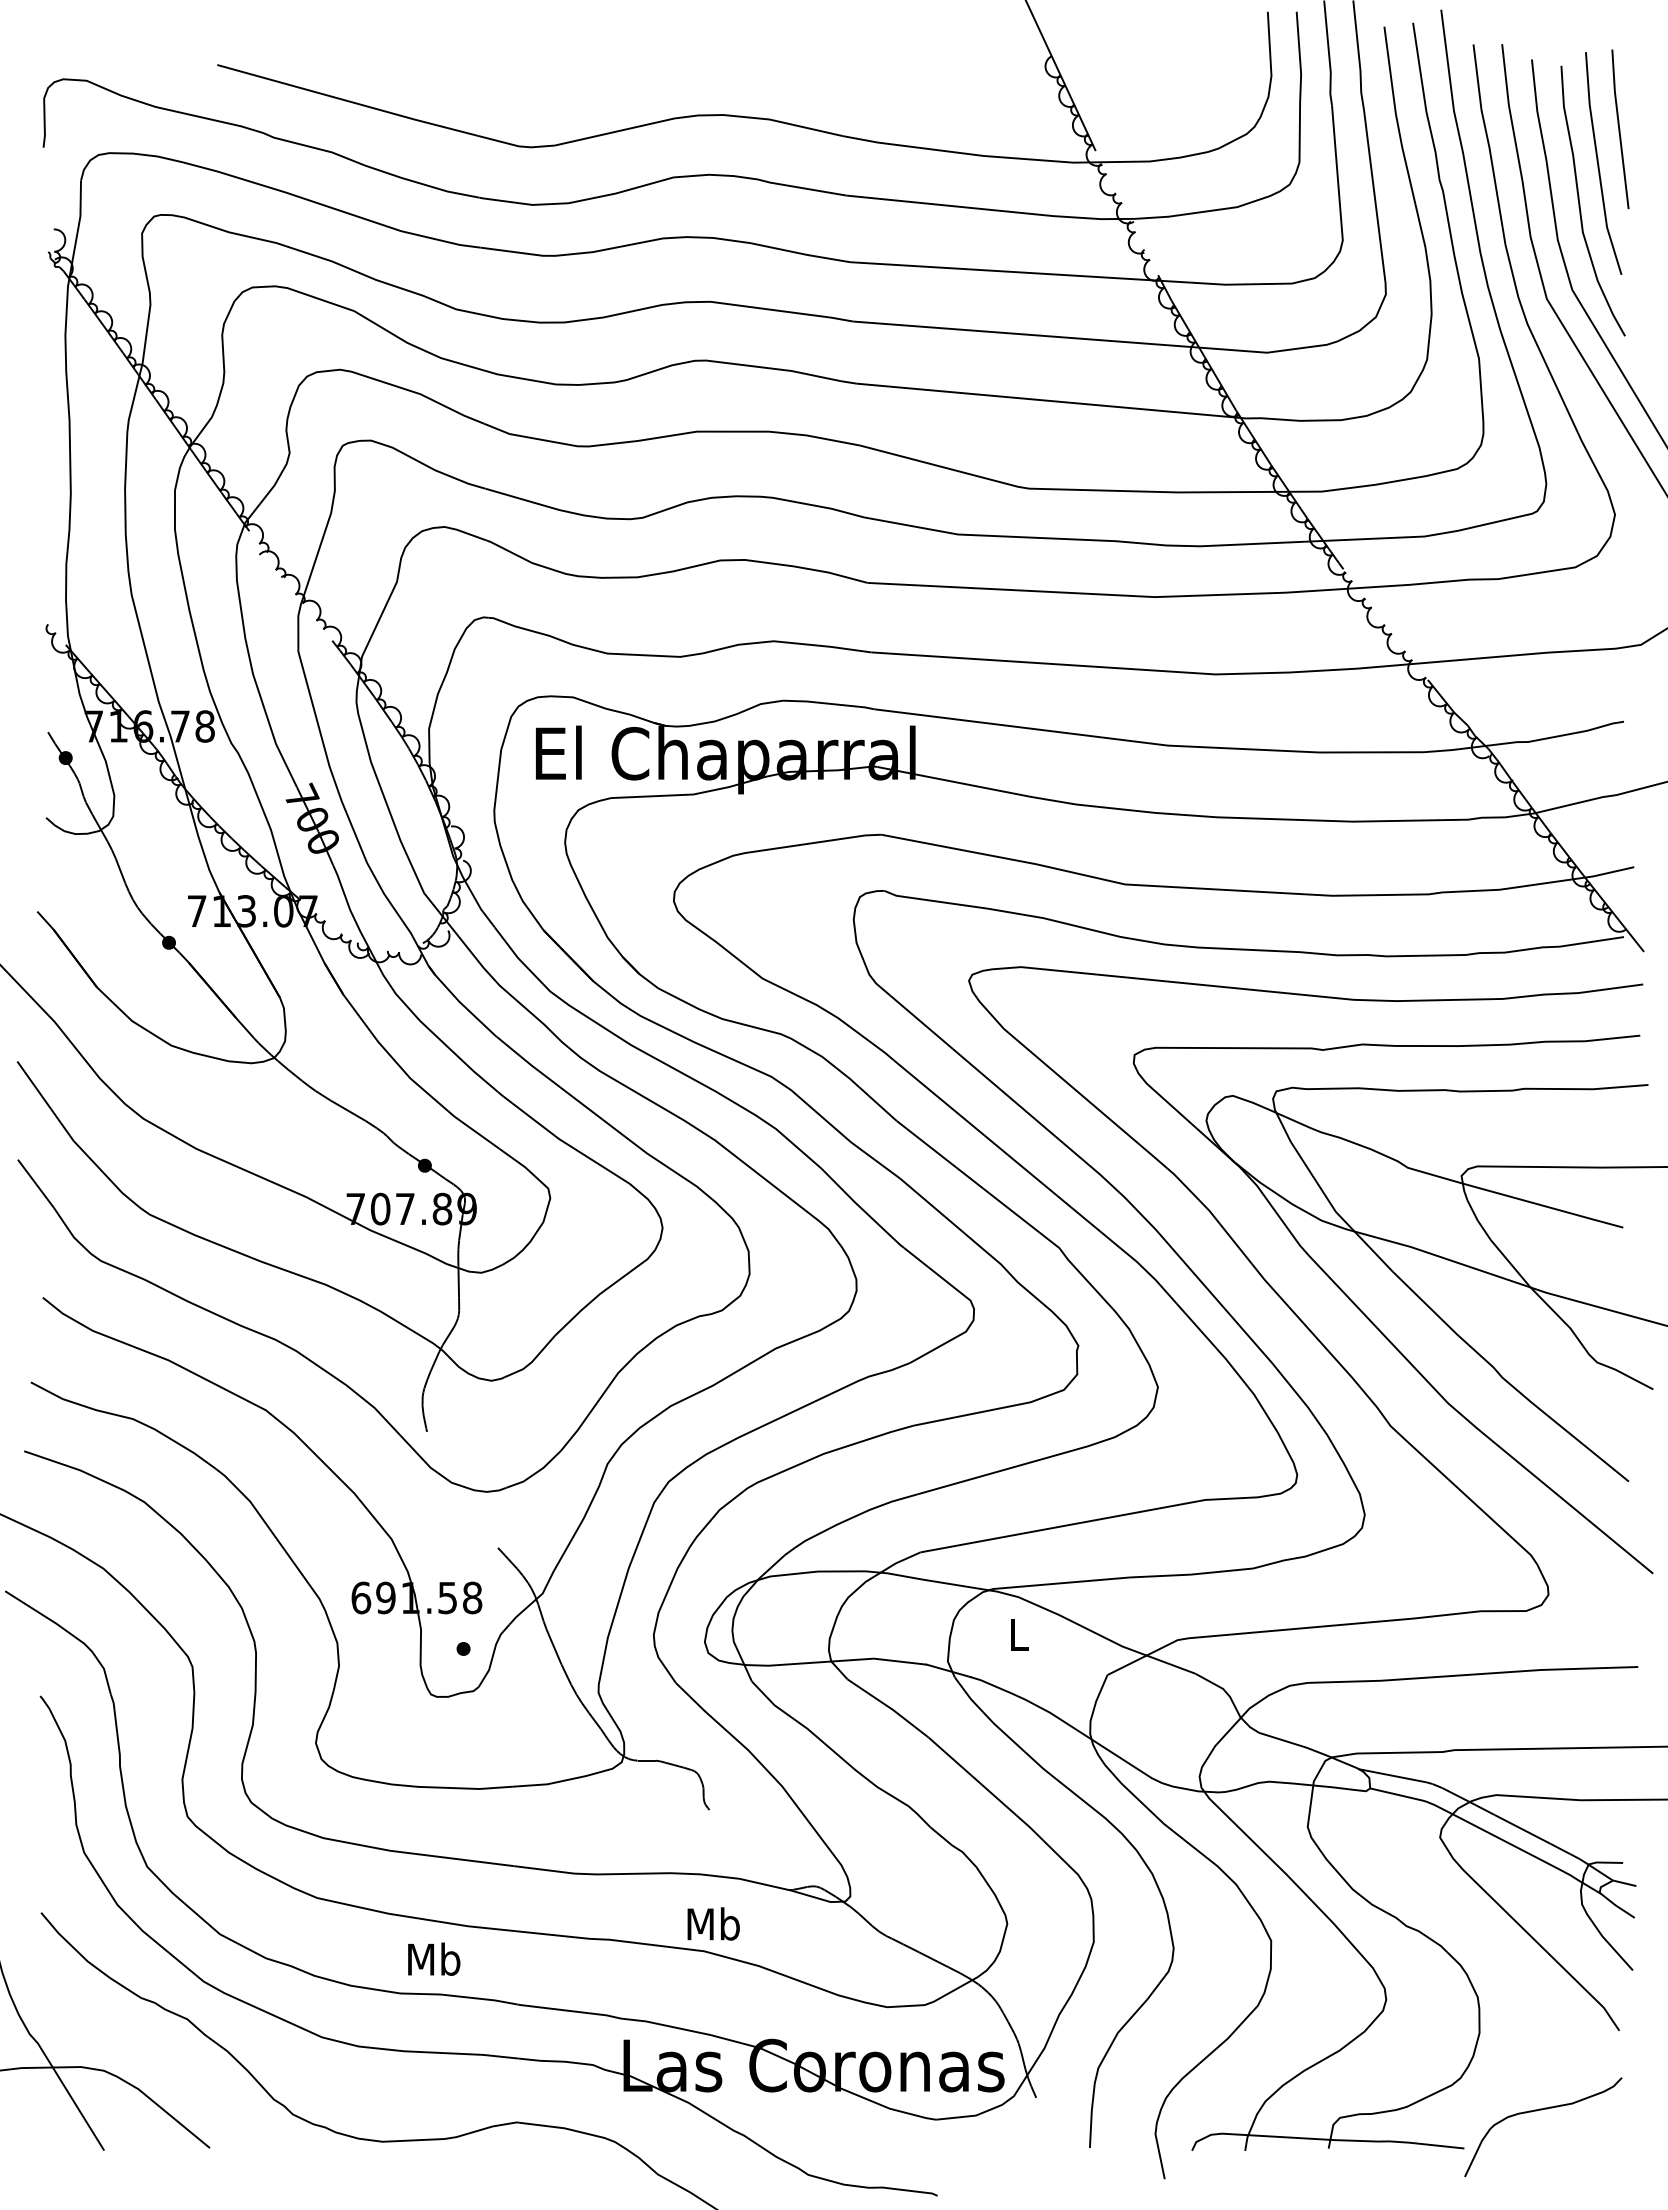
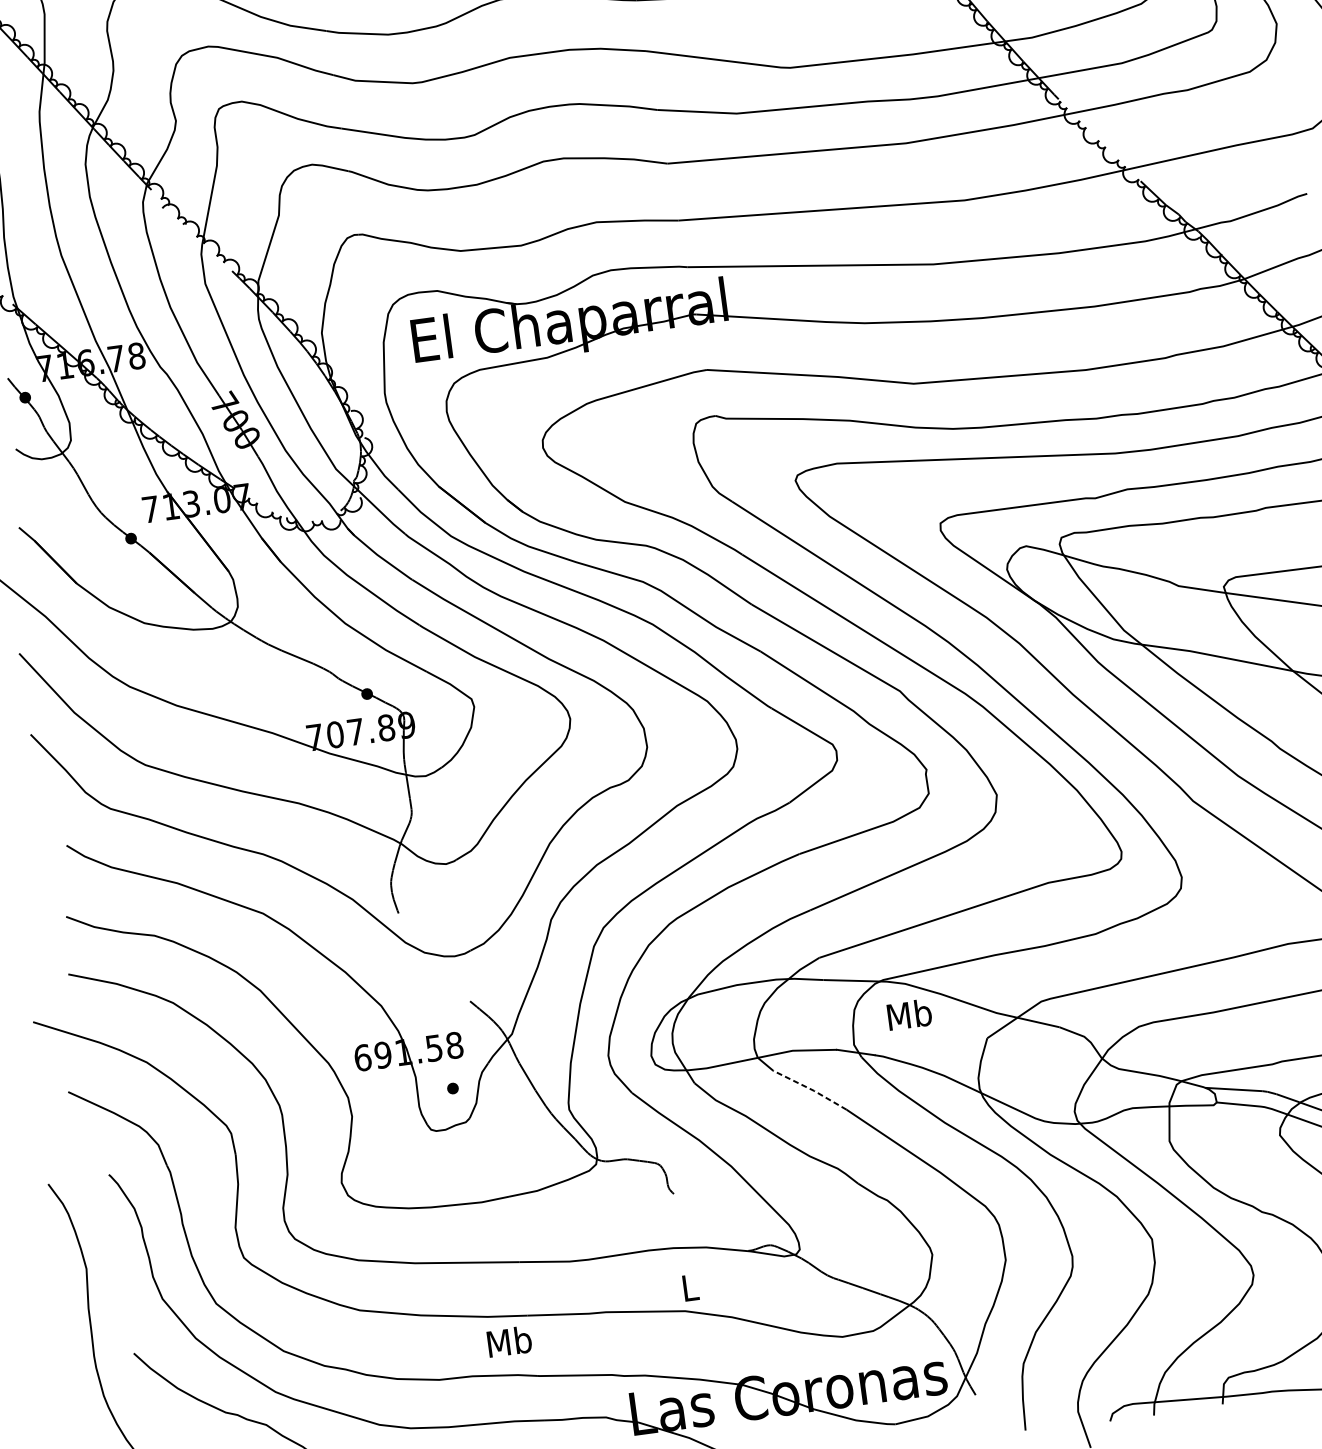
text: (1018, 1634) -> (909, 1014), L -> Mb
line: (889, 1707) -> (811, 1089), solid -> dashed
text: (713, 1923) -> (689, 1287), Mb -> L
text: (434, 1958) -> (509, 1340), moved

